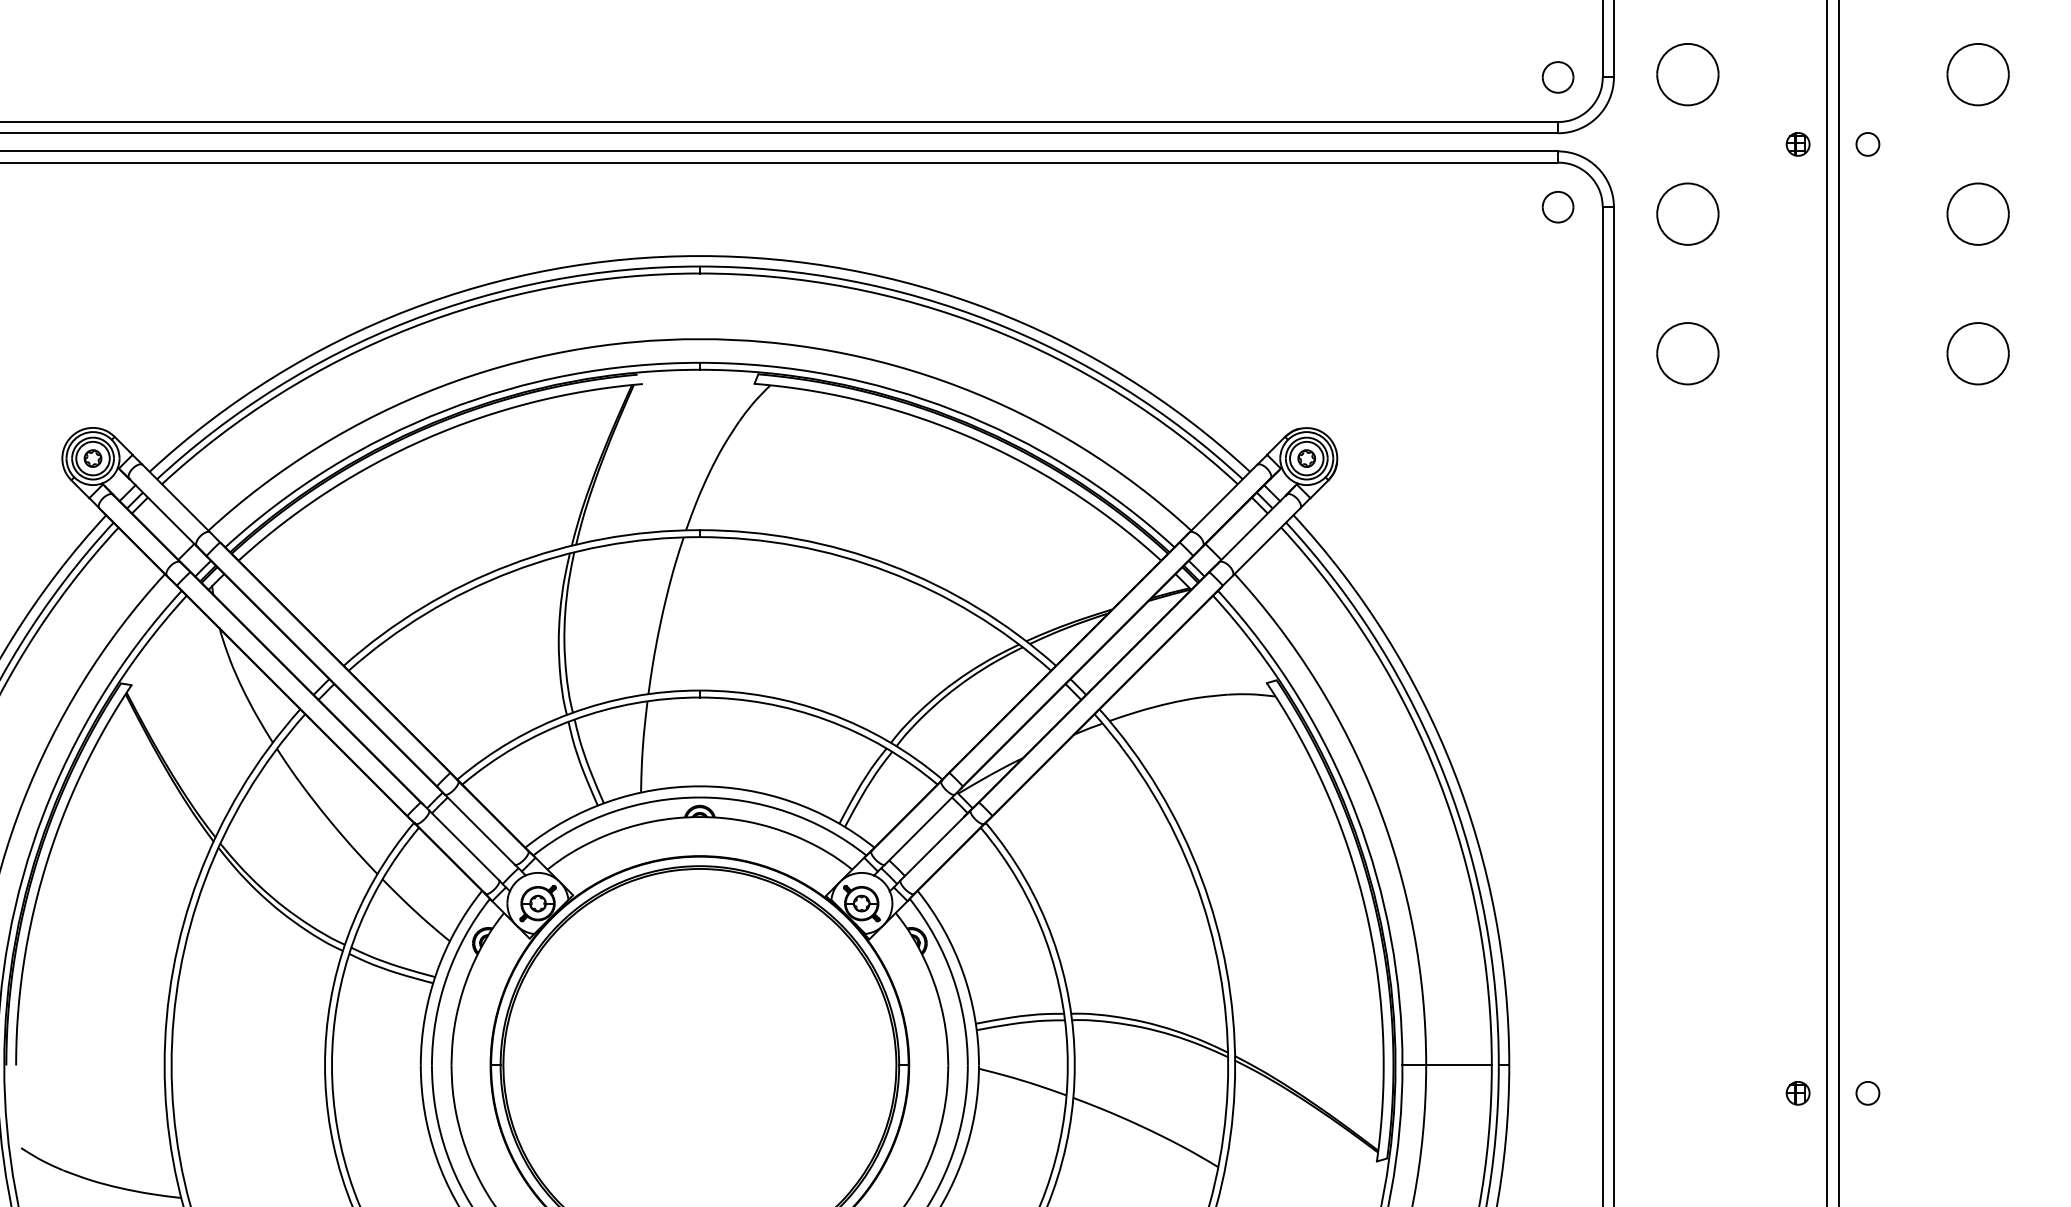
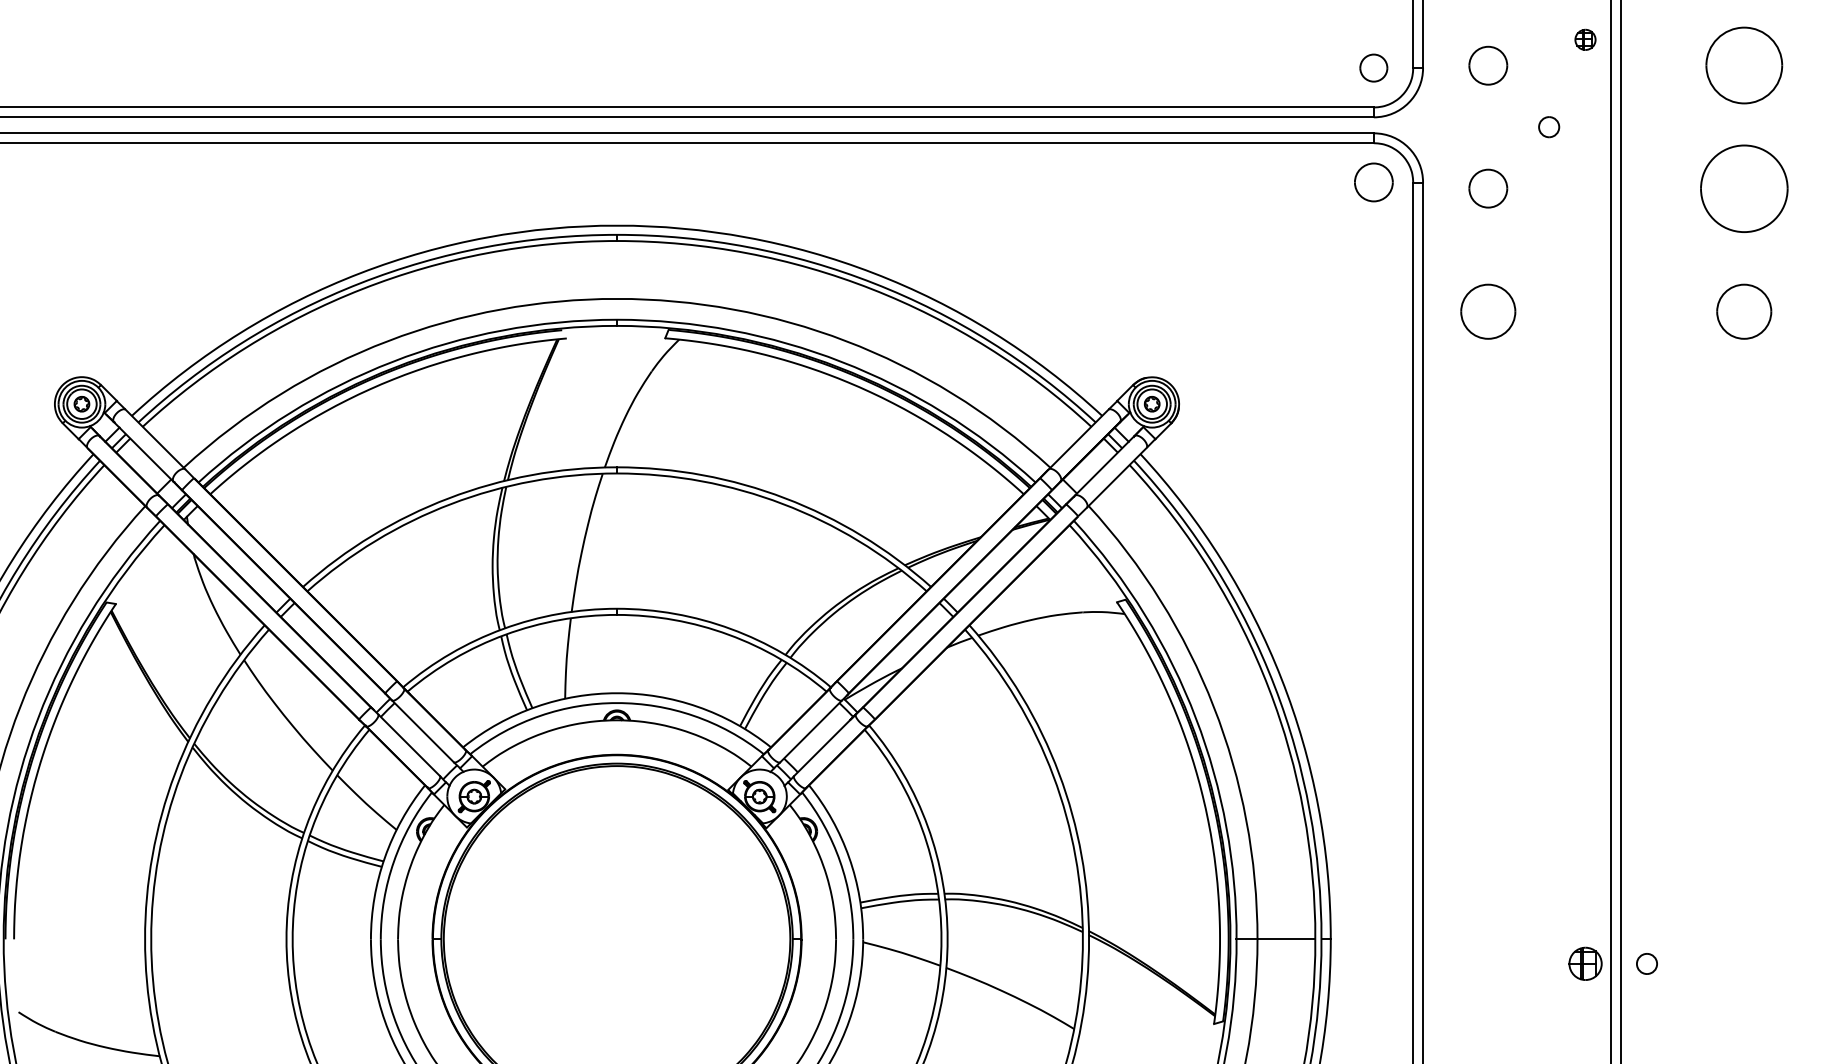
part: (1687, 74) -> (1487, 65), size x0.7
part: (1977, 74) -> (1743, 65), size x1.4
part: (1797, 144) -> (1584, 39), moved
part: (1867, 144) -> (1548, 127), moved
part: (1557, 207) -> (1373, 182), size x1.4
part: (1687, 213) -> (1487, 188), size x0.7
part: (1977, 213) -> (1743, 188), size x1.6
part: (1797, 1093) -> (1584, 964), size x1.6

